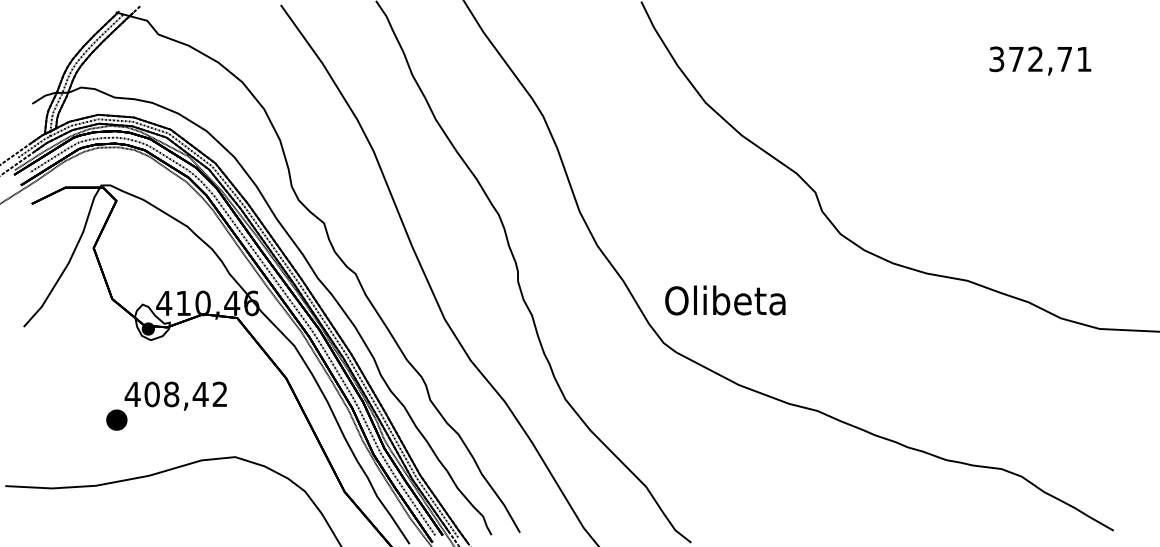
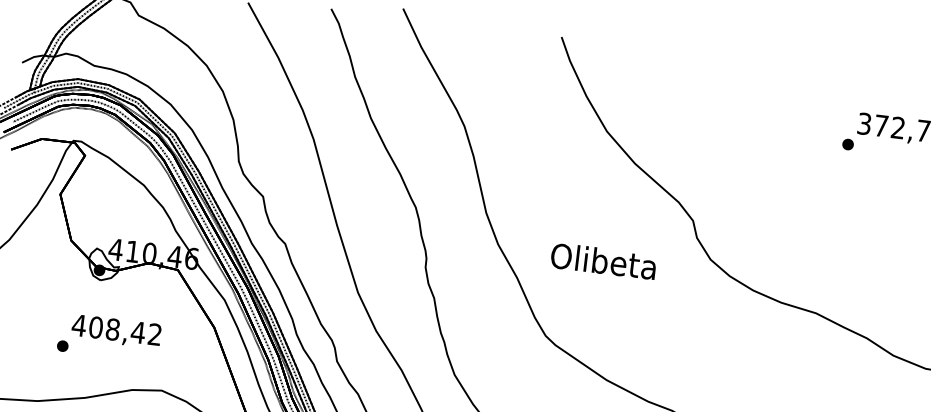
part: (980, 84) -> (847, 144), added
text: (725, 300) -> (603, 261), moved
part: (116, 419) -> (62, 345), size x0.62

